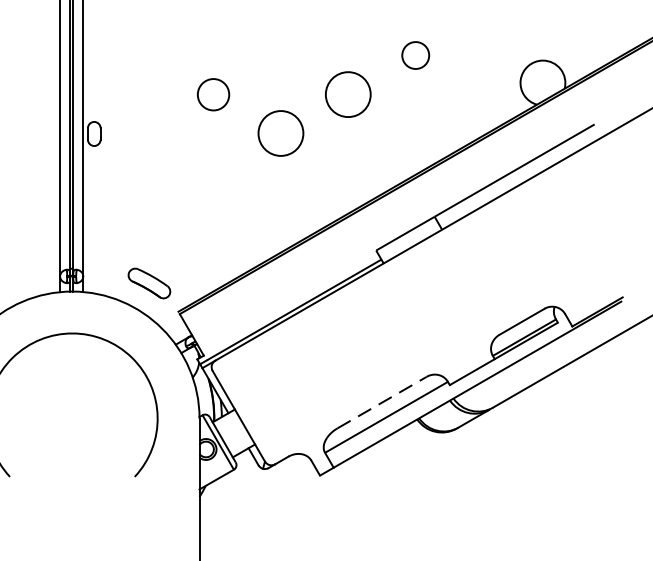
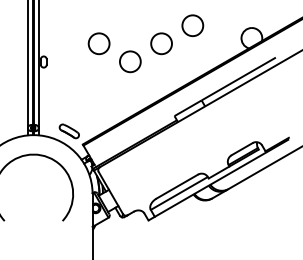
circle: (414, 55) -> (192, 25), size x1.67
circle: (212, 93) -> (98, 43), size x1.43
line: (382, 402) -> (177, 186), dashed -> solid

